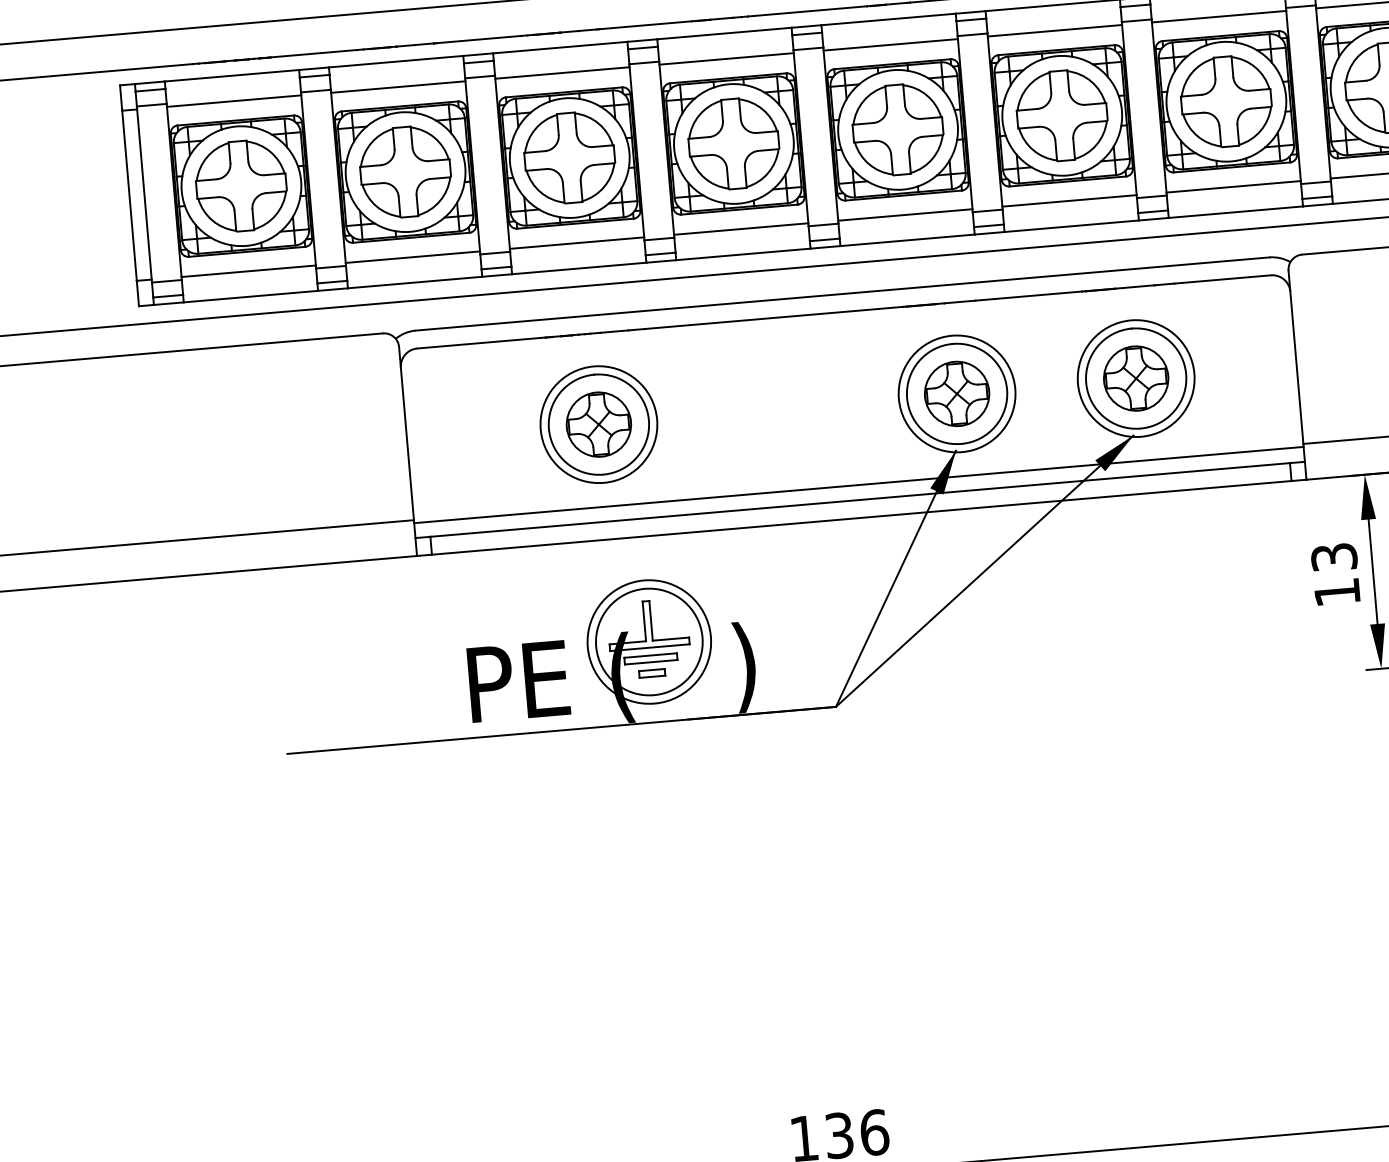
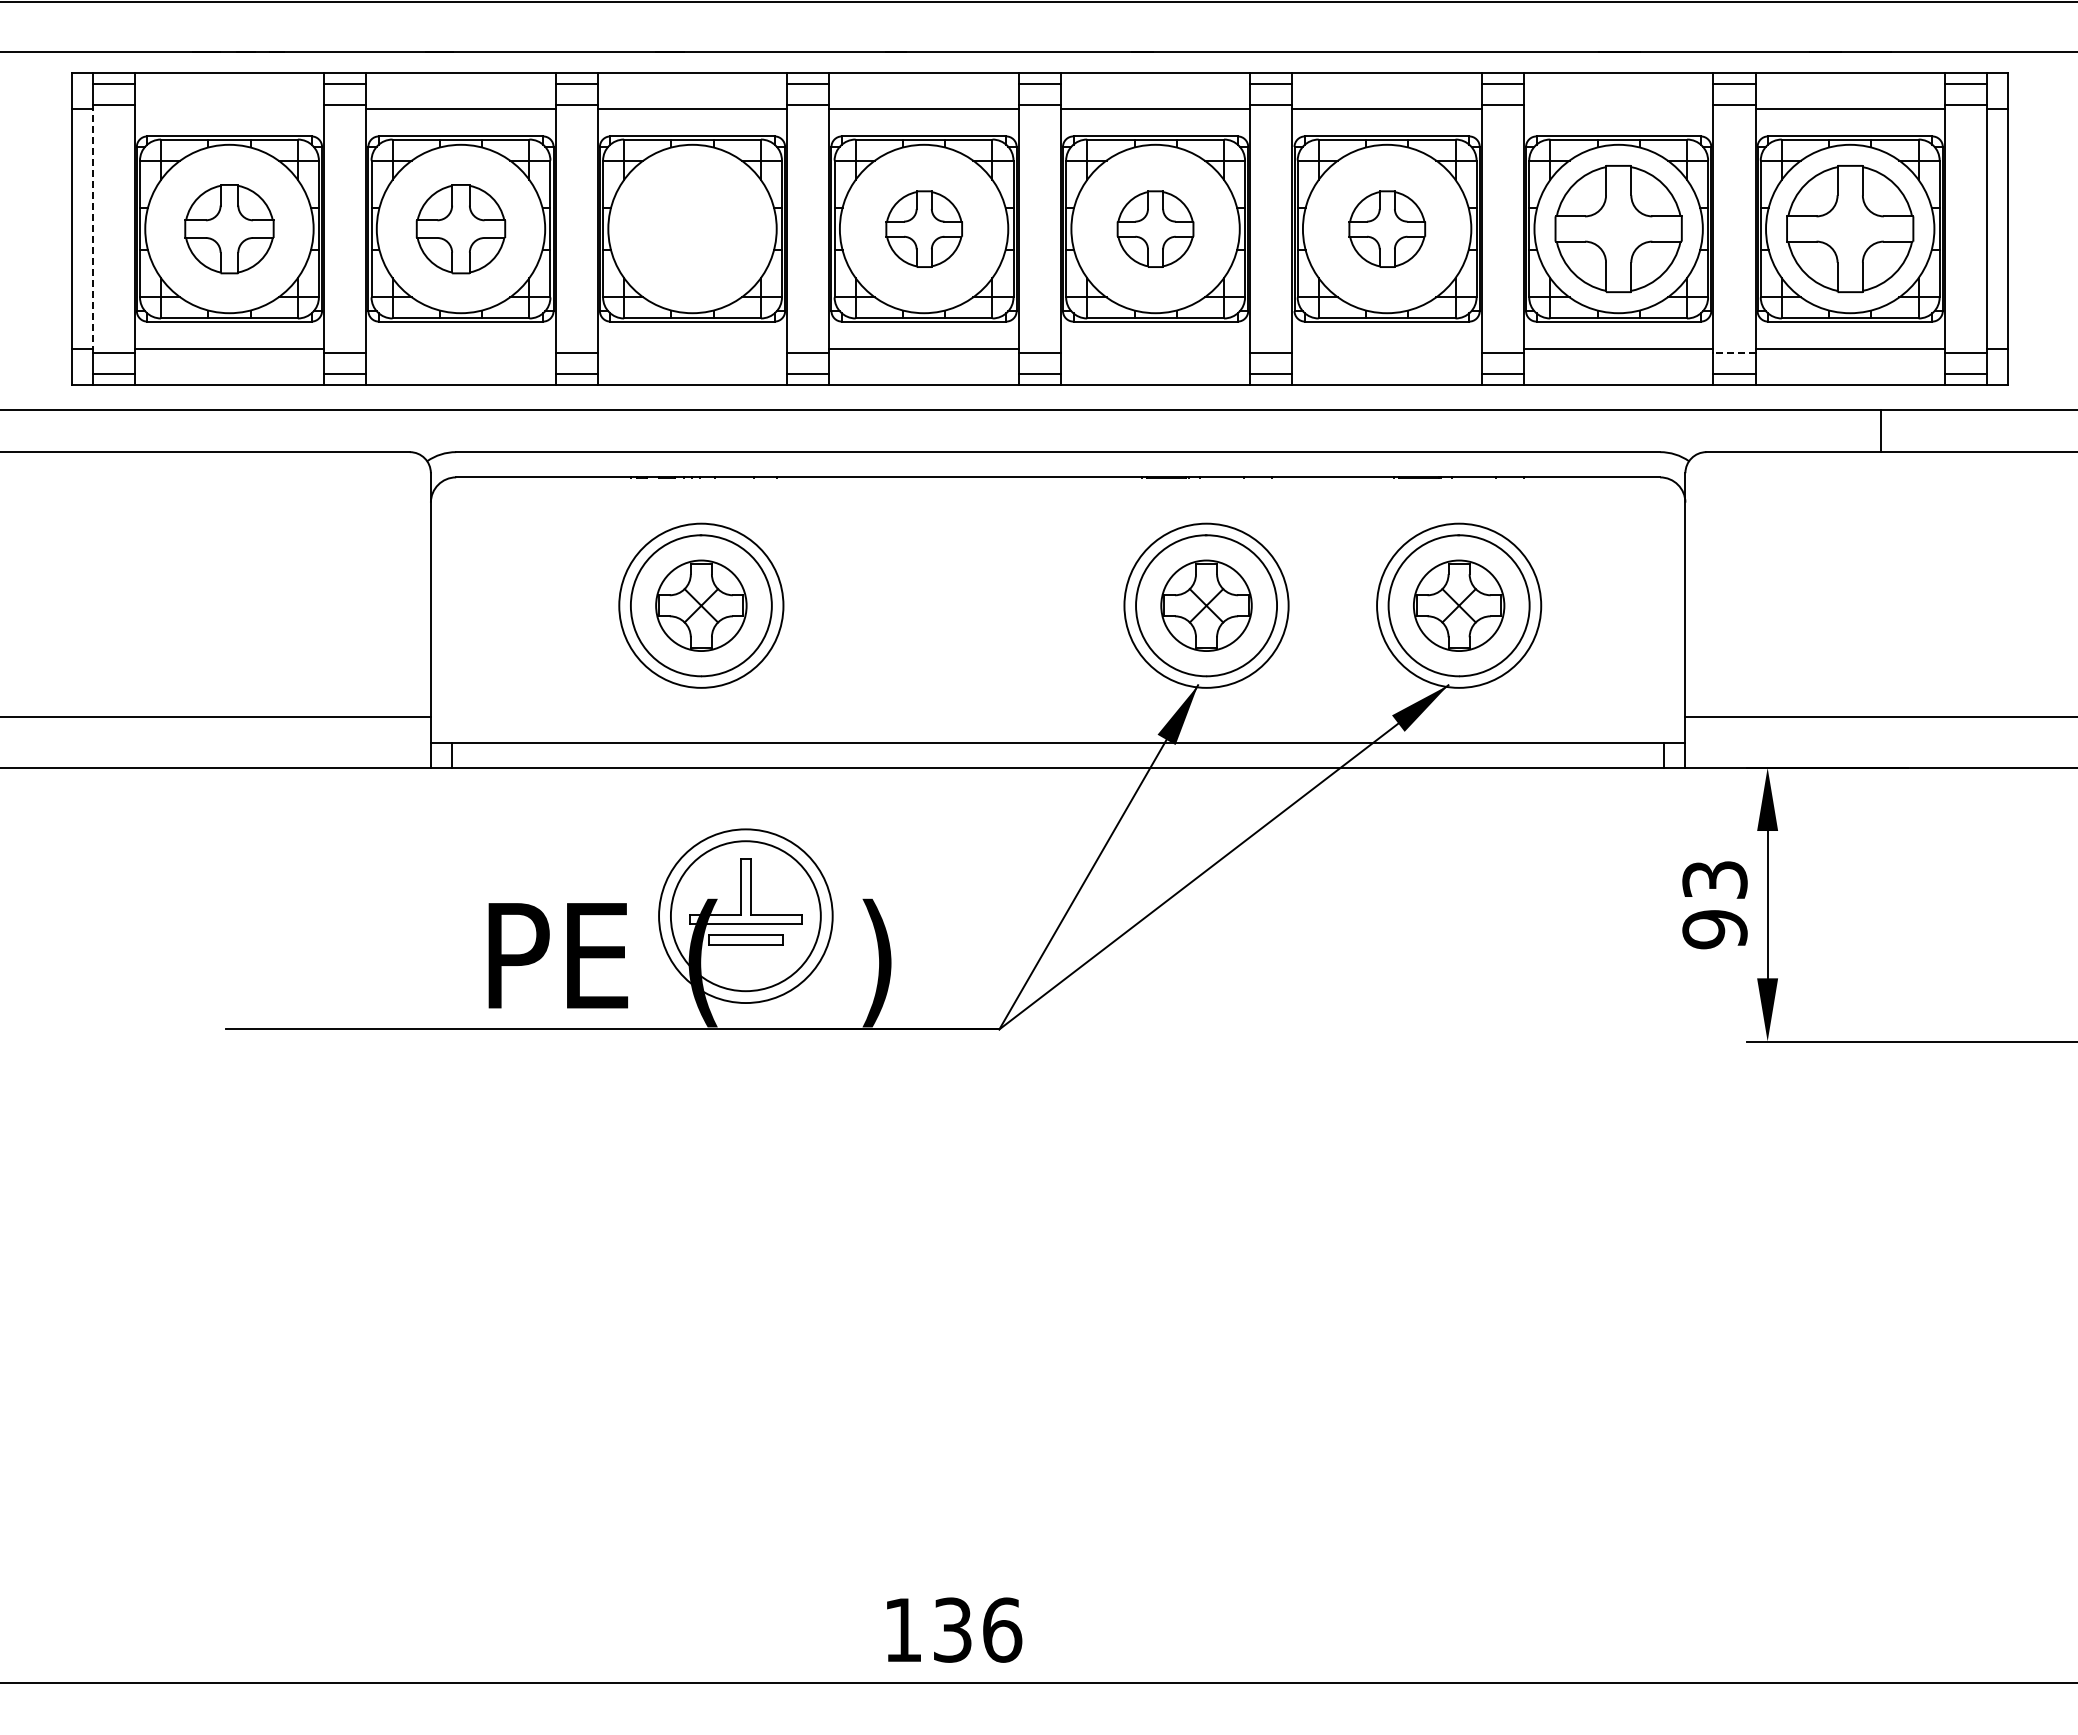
line: (1219, 17) -> (1618, 109), removed
line: (234, 101) -> (229, 109), removed
part: (1062, 116) -> (1387, 229), size x0.6
part: (898, 130) -> (1155, 229), size x0.6
part: (734, 144) -> (924, 229), size x0.6
part: (569, 158) -> (692, 229), removed
part: (405, 172) -> (460, 229), size x0.7
line: (1315, 183) -> (1733, 353), solid -> dashed
part: (241, 186) -> (229, 229), size x0.7
line: (144, 194) -> (92, 228), solid -> dashed
line: (1069, 201) -> (1386, 349), removed
line: (905, 215) -> (1155, 349), removed
line: (577, 243) -> (692, 349), removed
line: (412, 257) -> (460, 349), removed
line: (858, 485) -> (1057, 721), removed
text: (1336, 592) -> (1714, 929), 13 -> 93
part: (651, 673) -> (745, 960), removed

